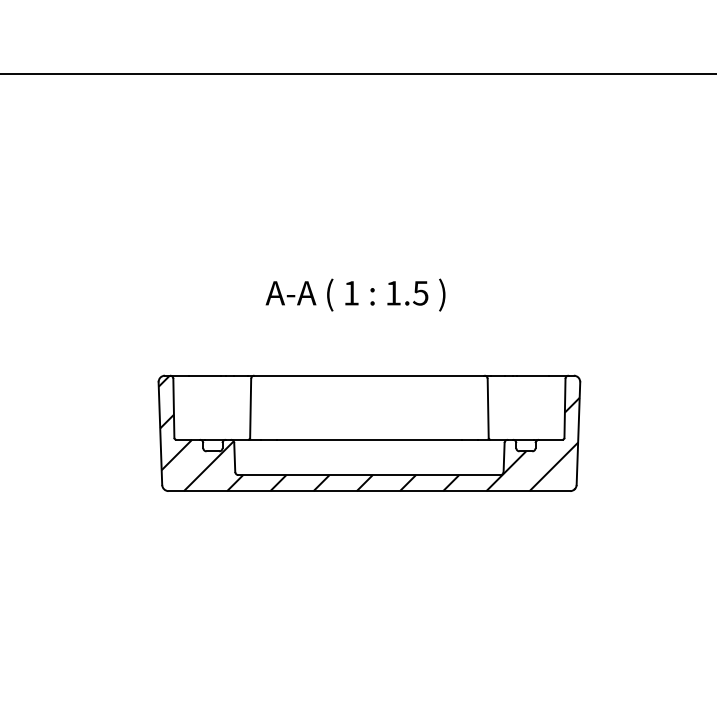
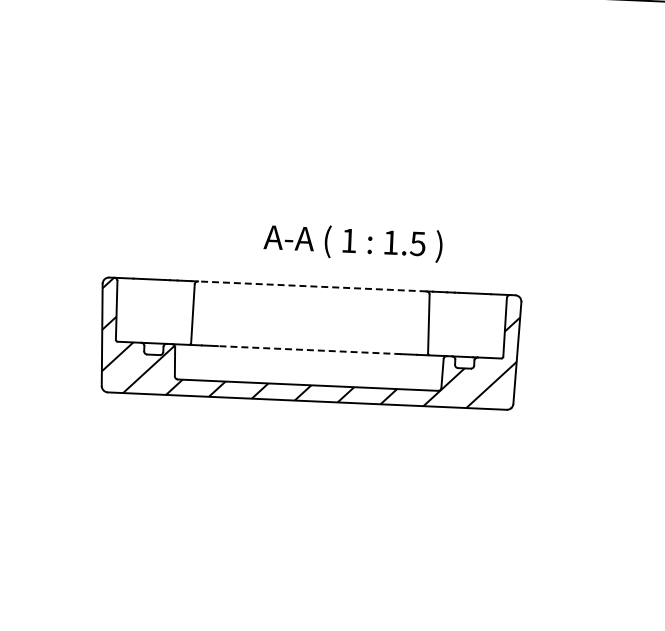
text: (355, 294) -> (353, 242), moved
line: (368, 375) -> (311, 286), solid -> dashed
line: (368, 439) -> (308, 349), solid -> dashed

